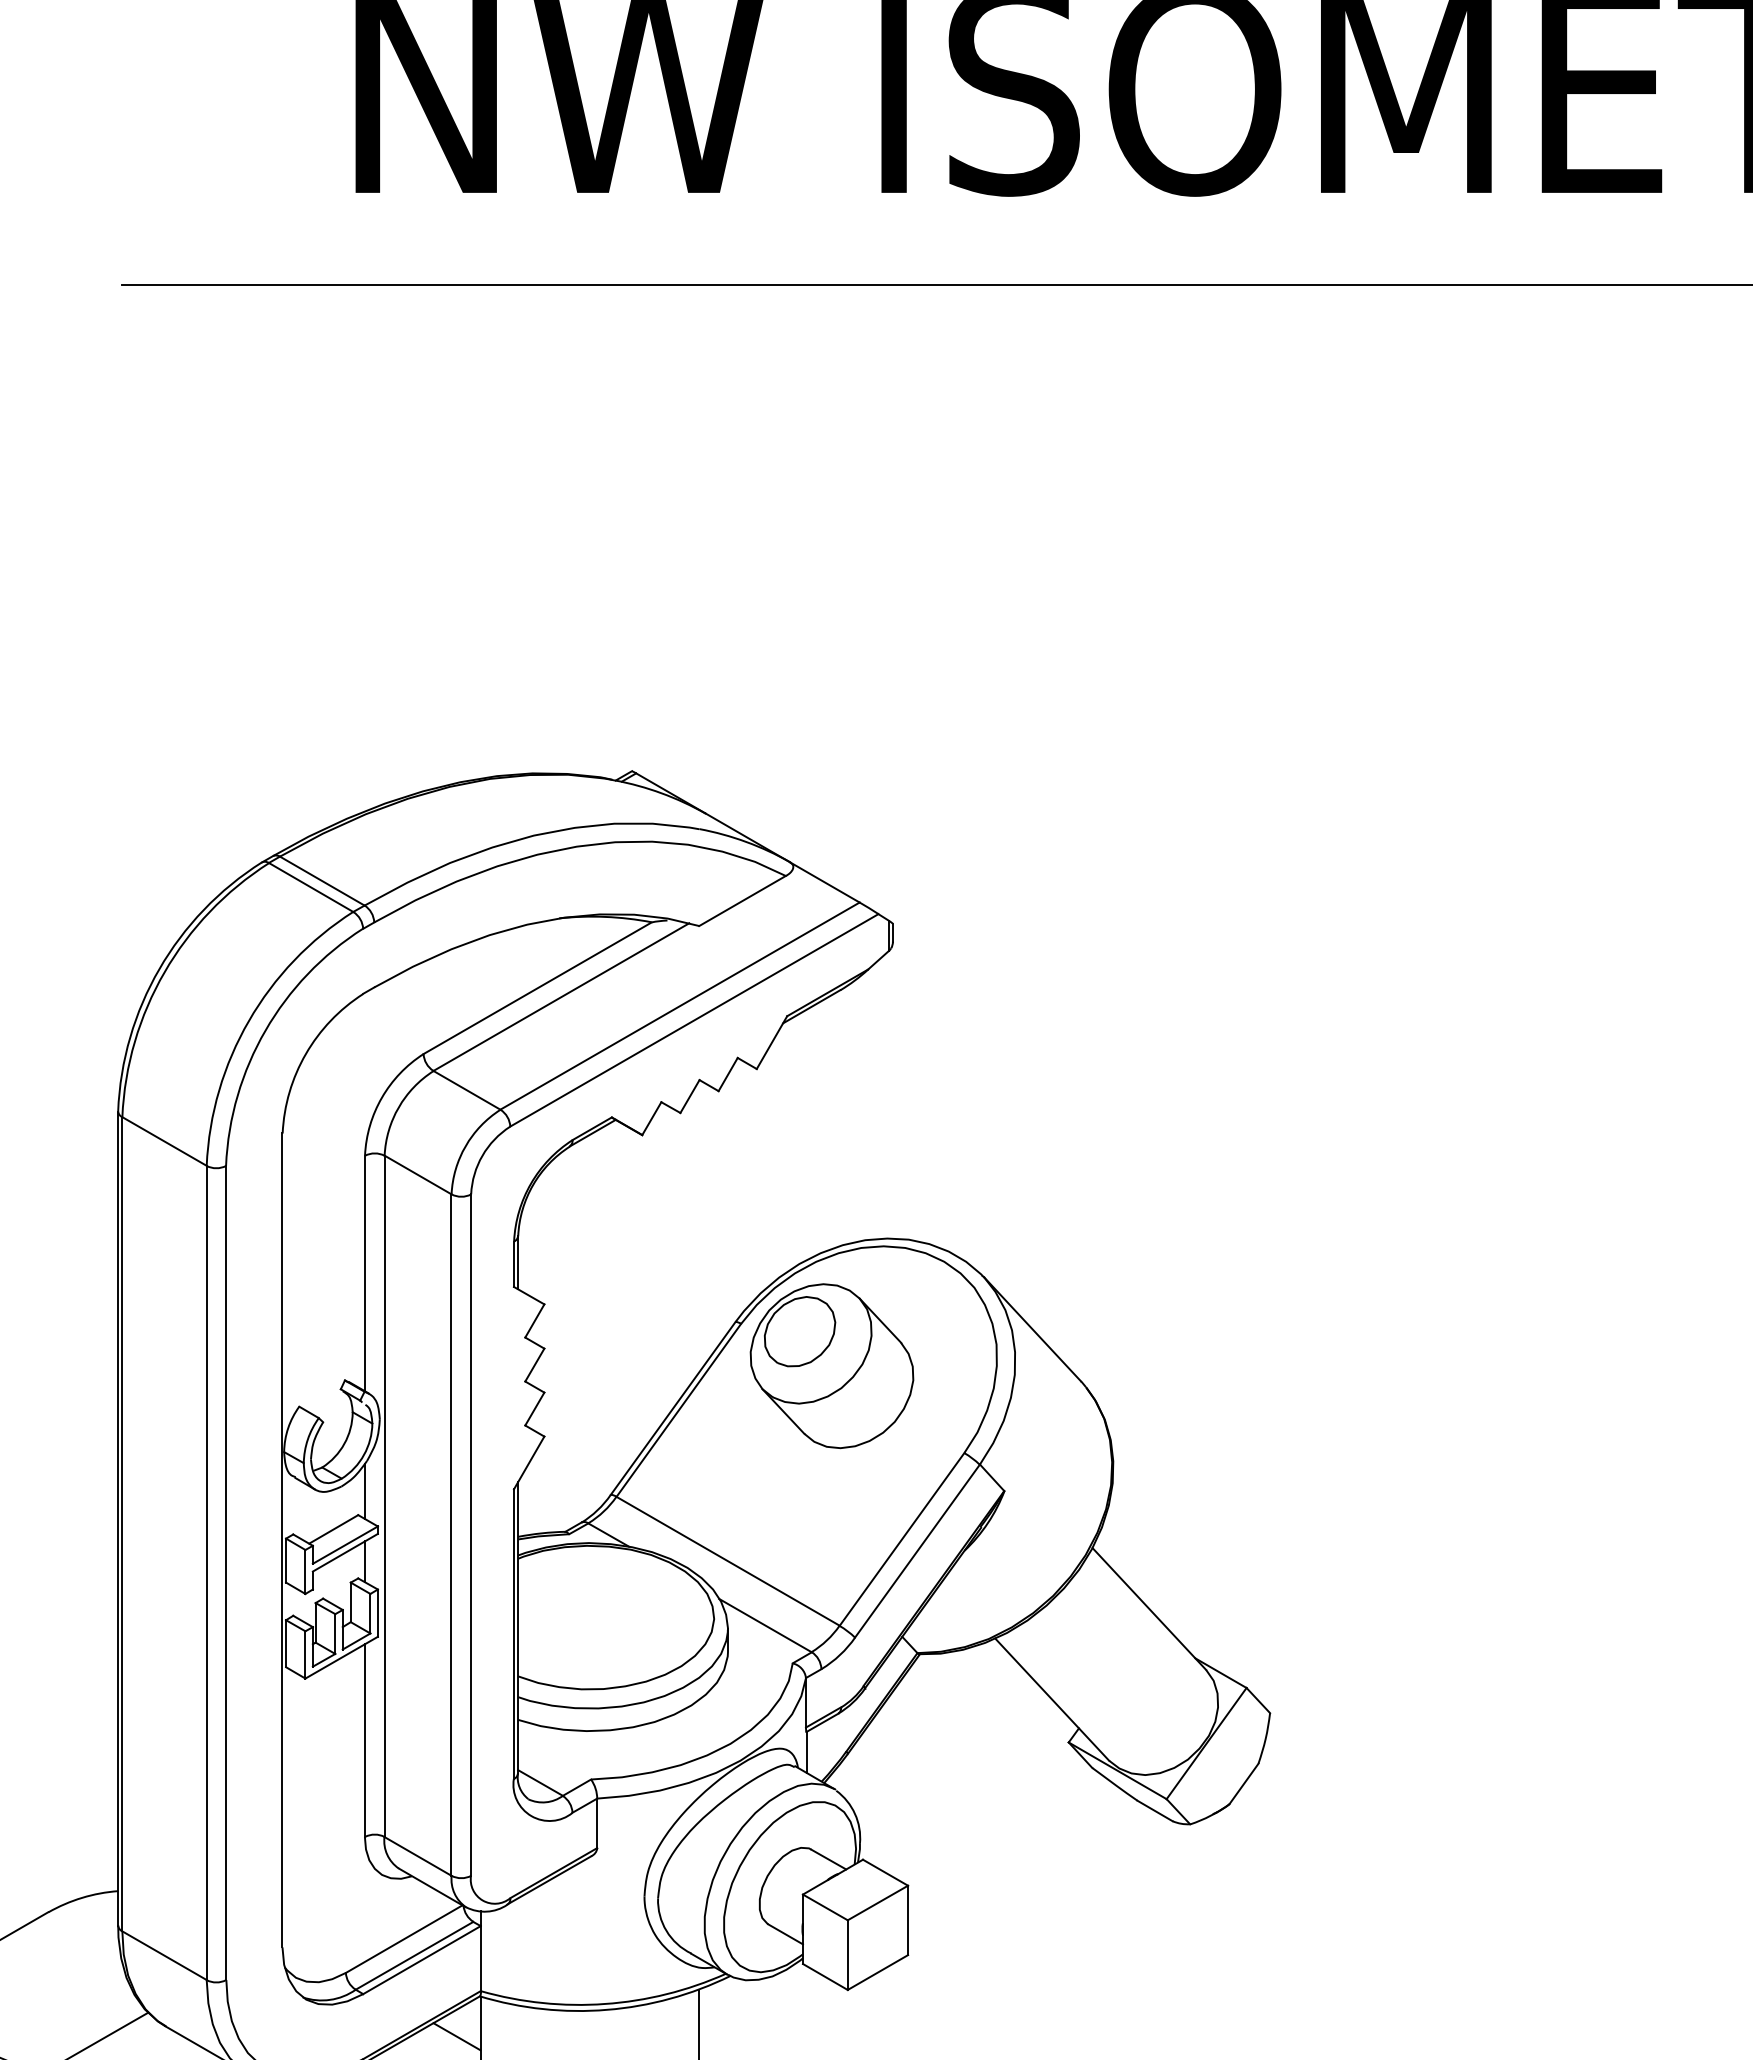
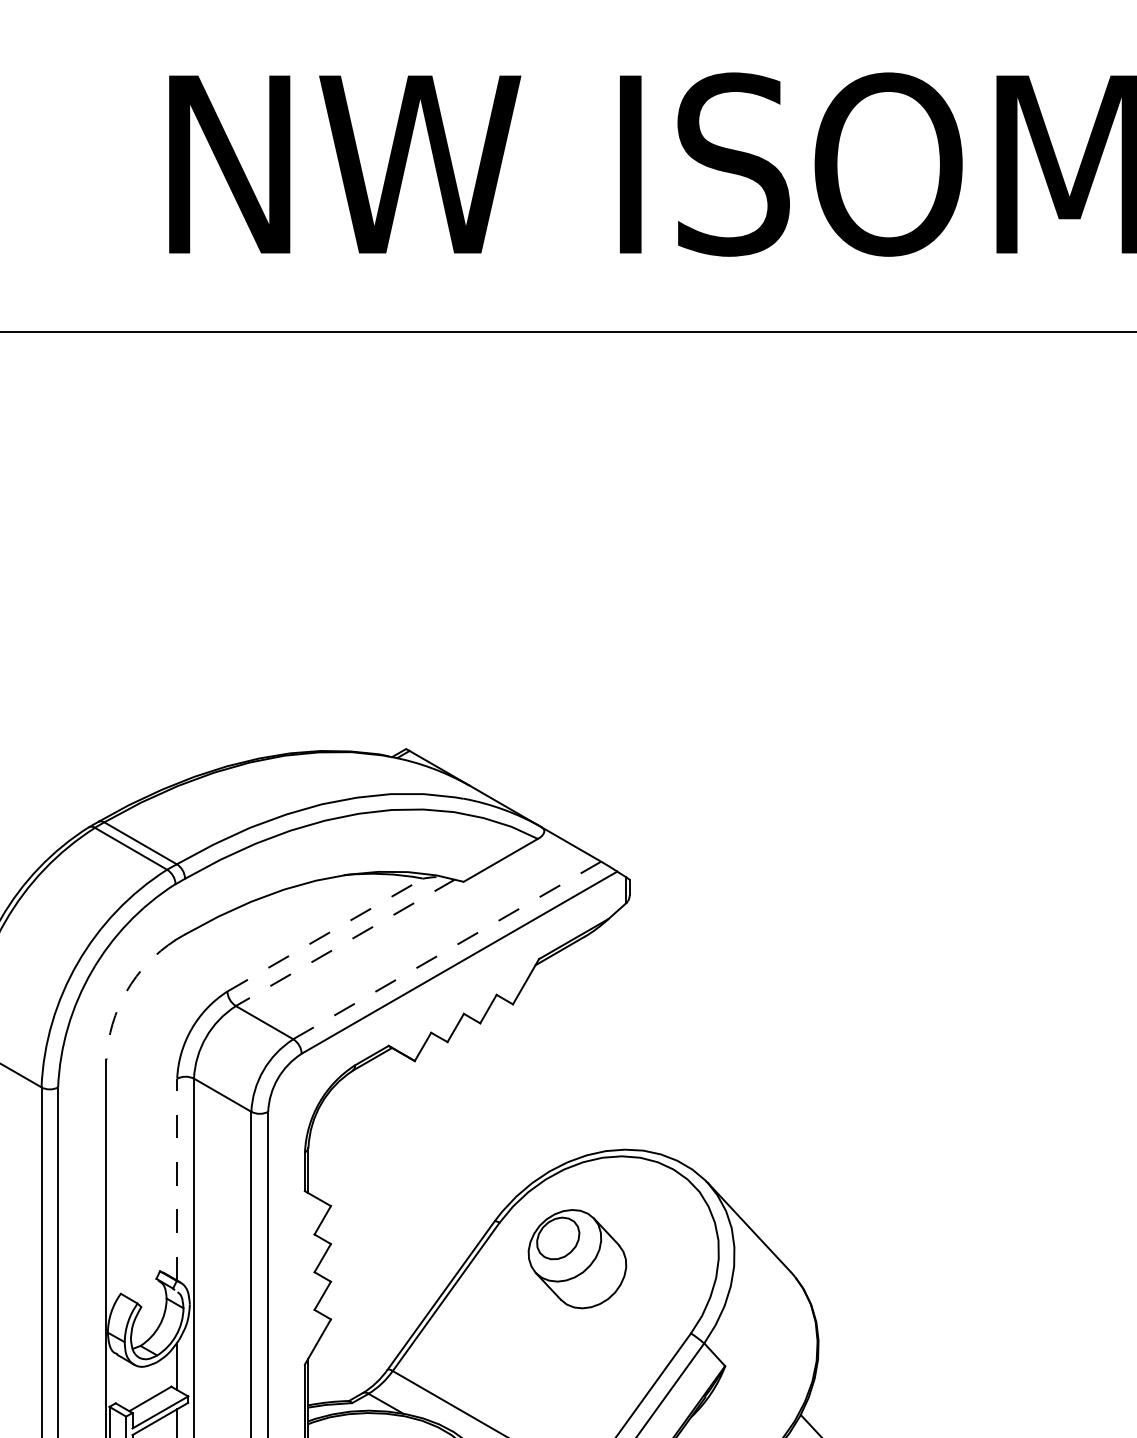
line: (537, 988) -> (325, 935), solid -> dashed
line: (561, 997) -> (345, 943), solid -> dashed
line: (680, 1005) -> (447, 949), solid -> dashed
arc: (305, 1053) -> (126, 991), solid -> dashed
line: (364, 1273) -> (176, 1179), solid -> dashed
part: (831, 1366) -> (577, 1259), size x0.7

